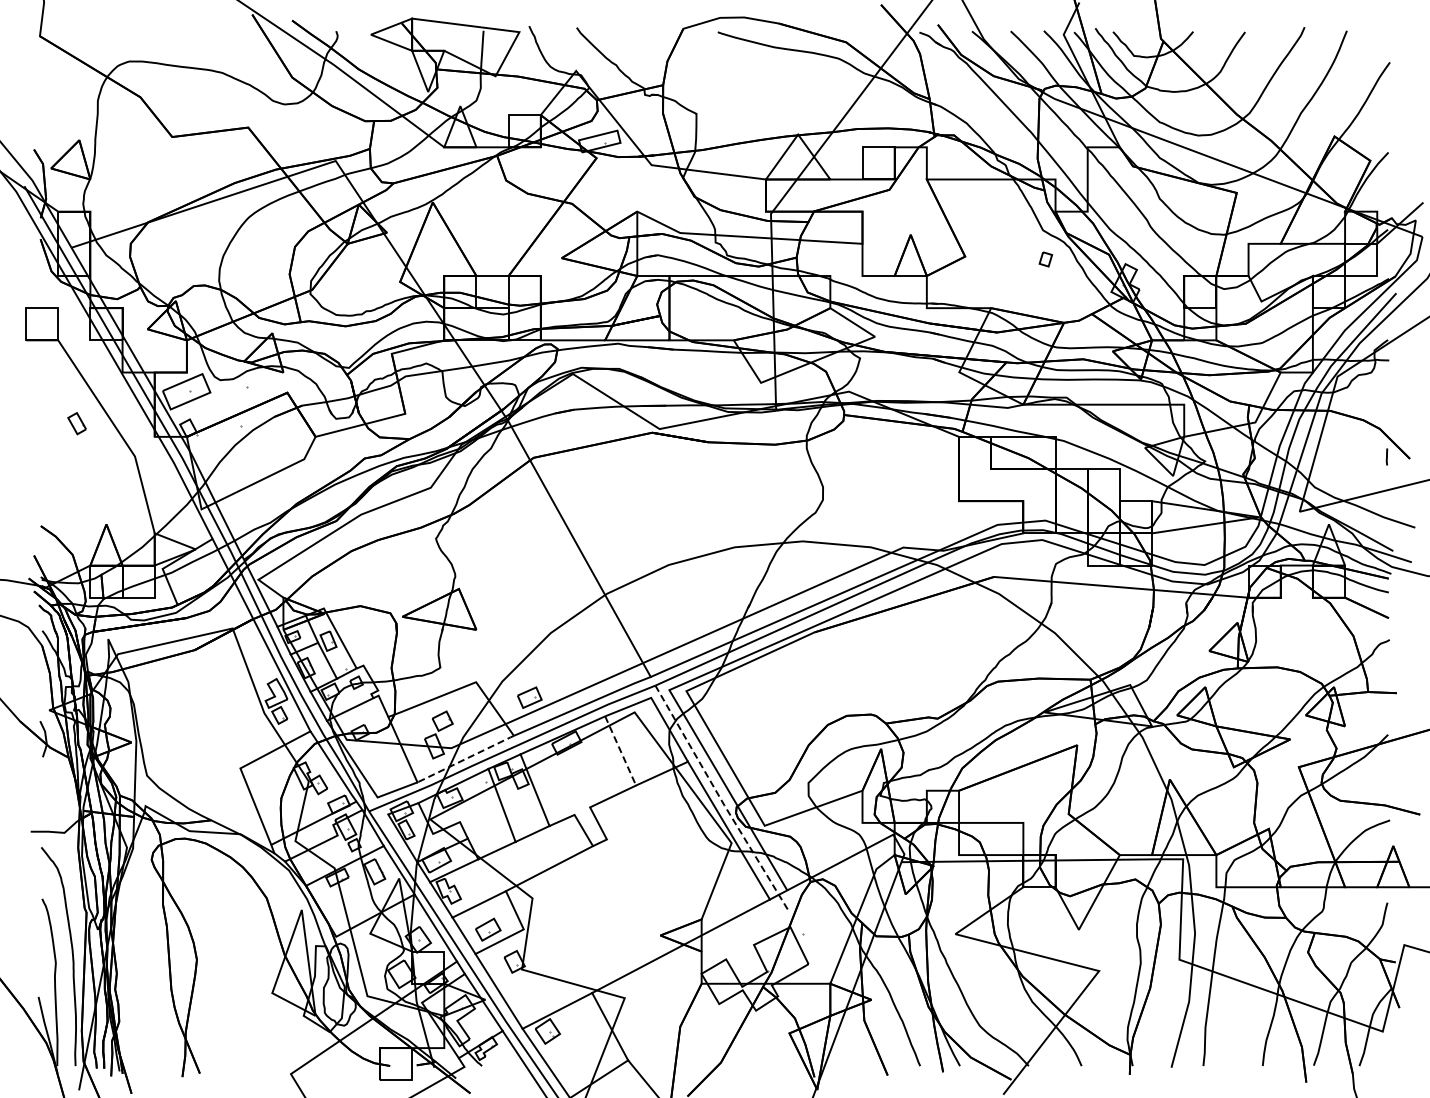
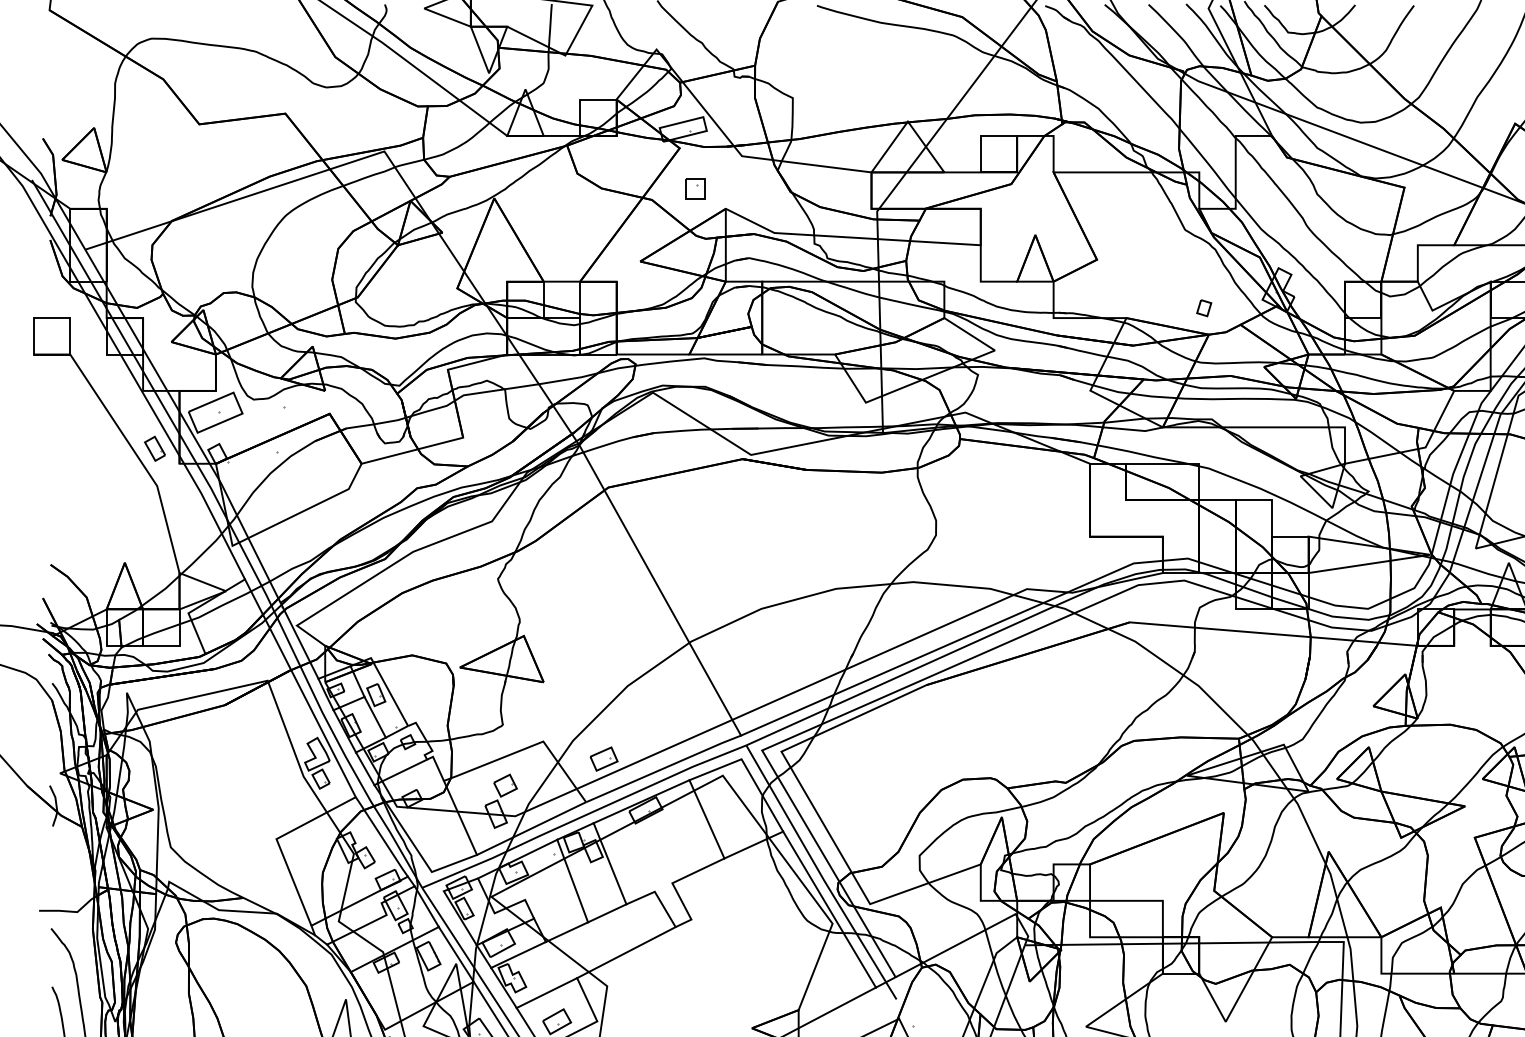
part: (610, 193) -> (695, 188), added
part: (1045, 259) -> (1203, 308), moved
part: (76, 423) -> (154, 448), moved
line: (620, 750) -> (706, 818), dashed -> solid
line: (465, 759) -> (531, 829), dashed -> solid
line: (721, 799) -> (821, 874), dashed -> solid

